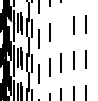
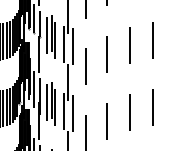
line: (60, 27) -> (128, 44), added

